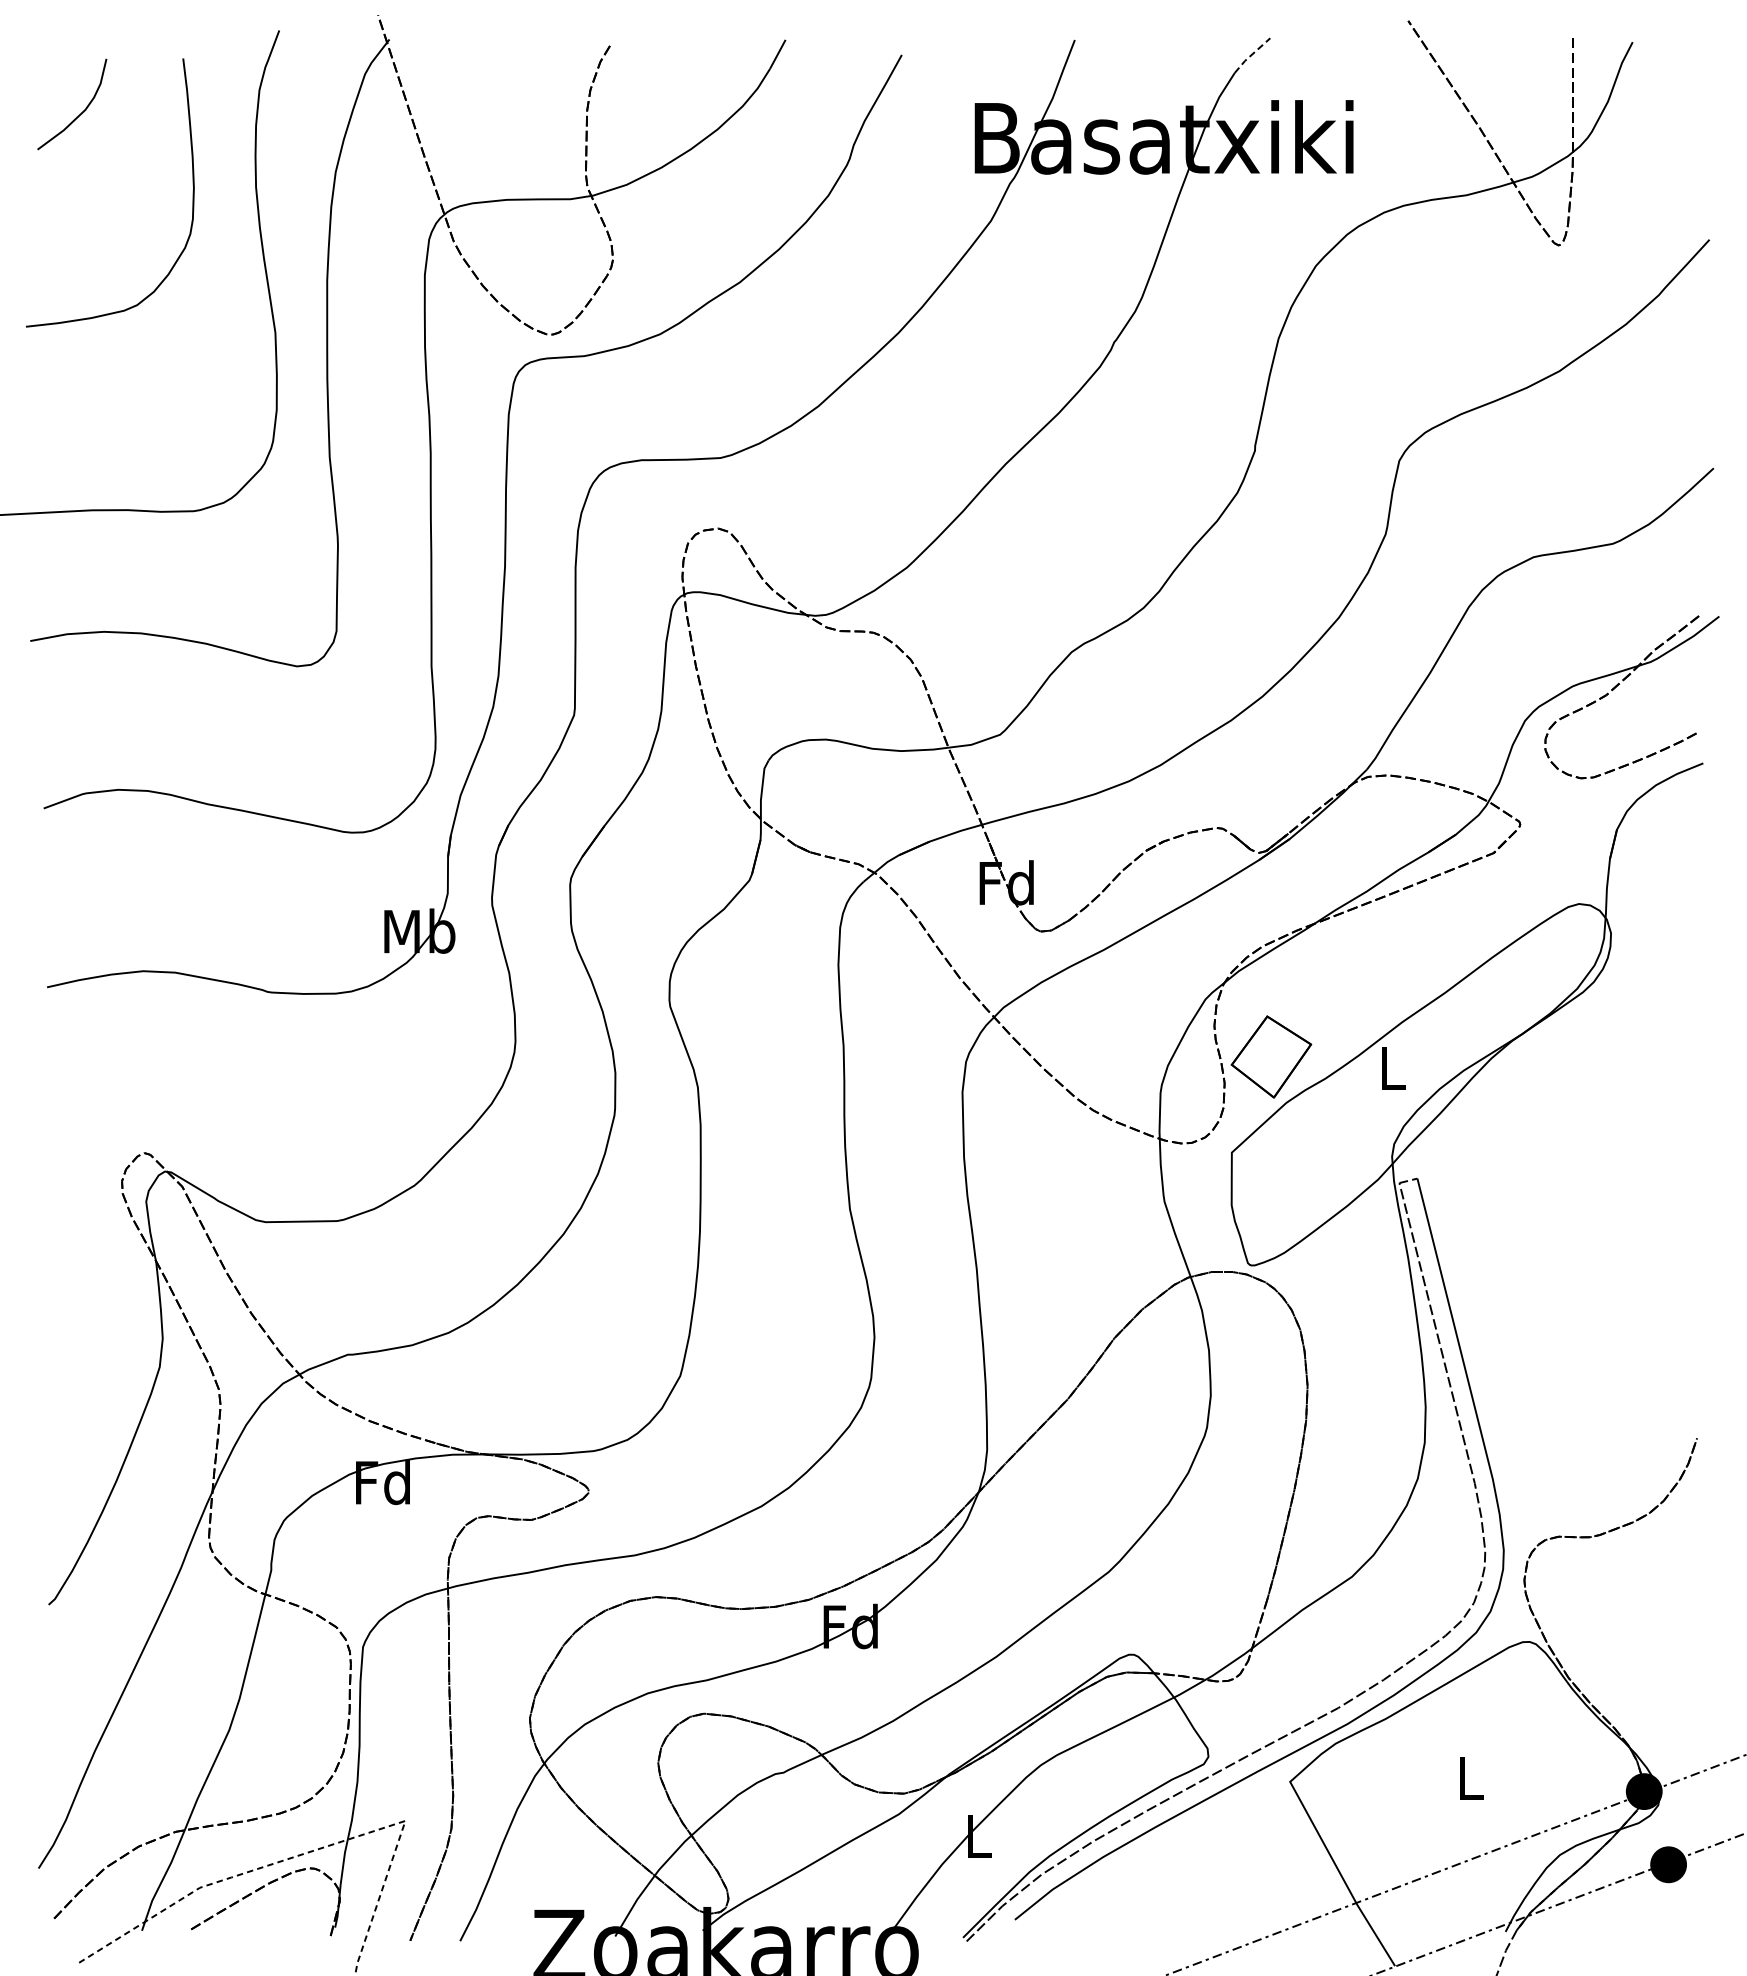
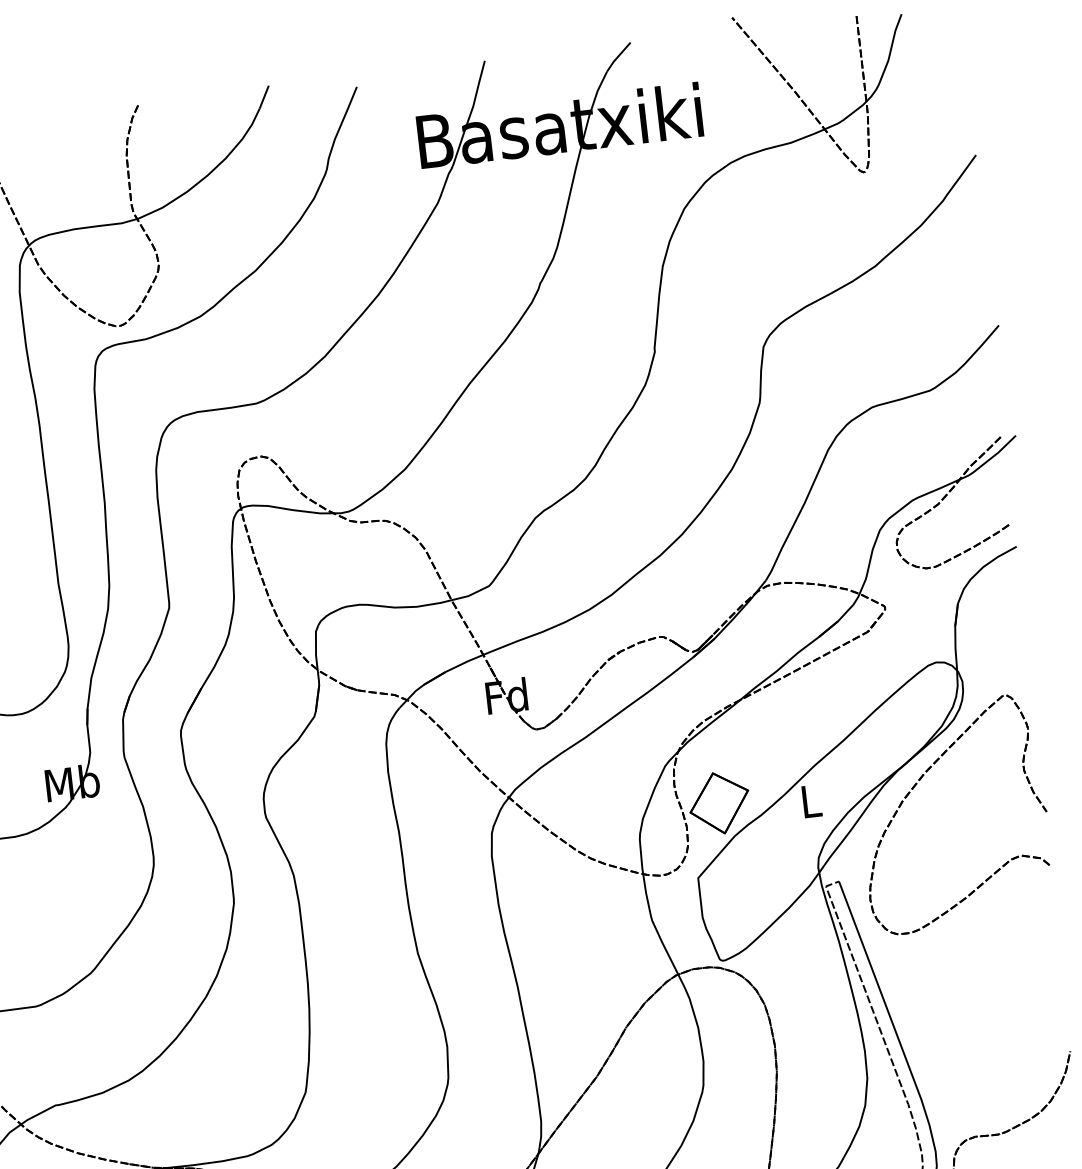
line: (1251, 54) -> (617, 56), dashed -> solid
part: (1534, 1062) -> (916, 784), added

